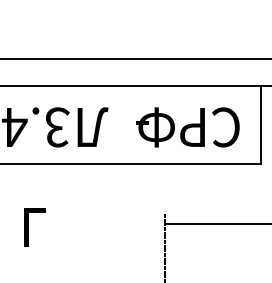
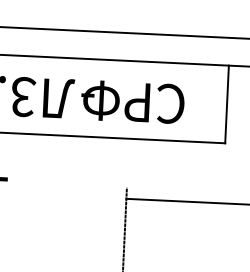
text: (187, 127) -> (132, 102), moved

